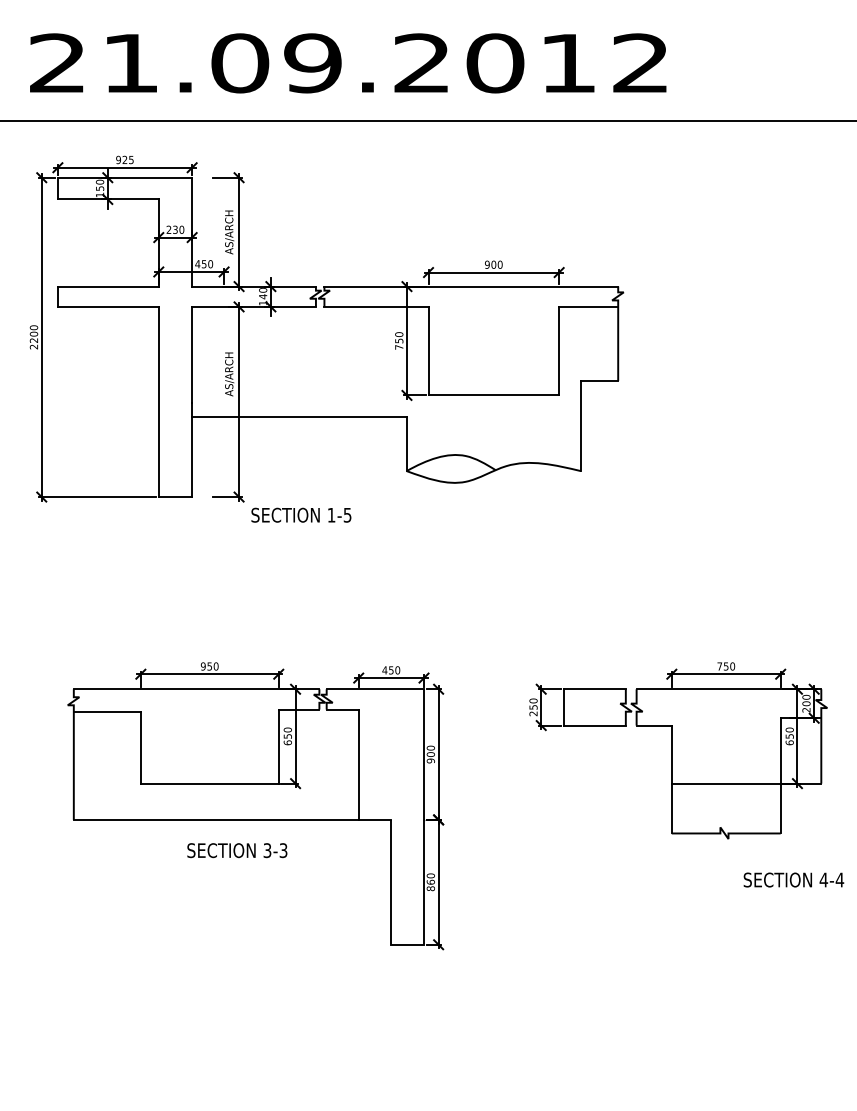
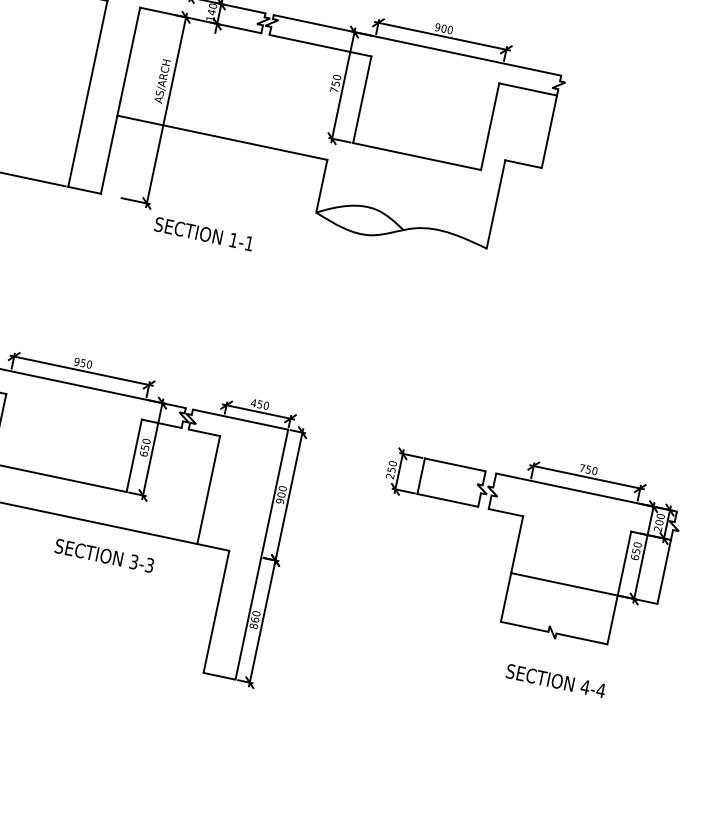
text: (347, 515) -> (249, 243), 1-5 -> 1-1
text: (237, 850) -> (104, 555), moved
text: (793, 879) -> (555, 680), moved

